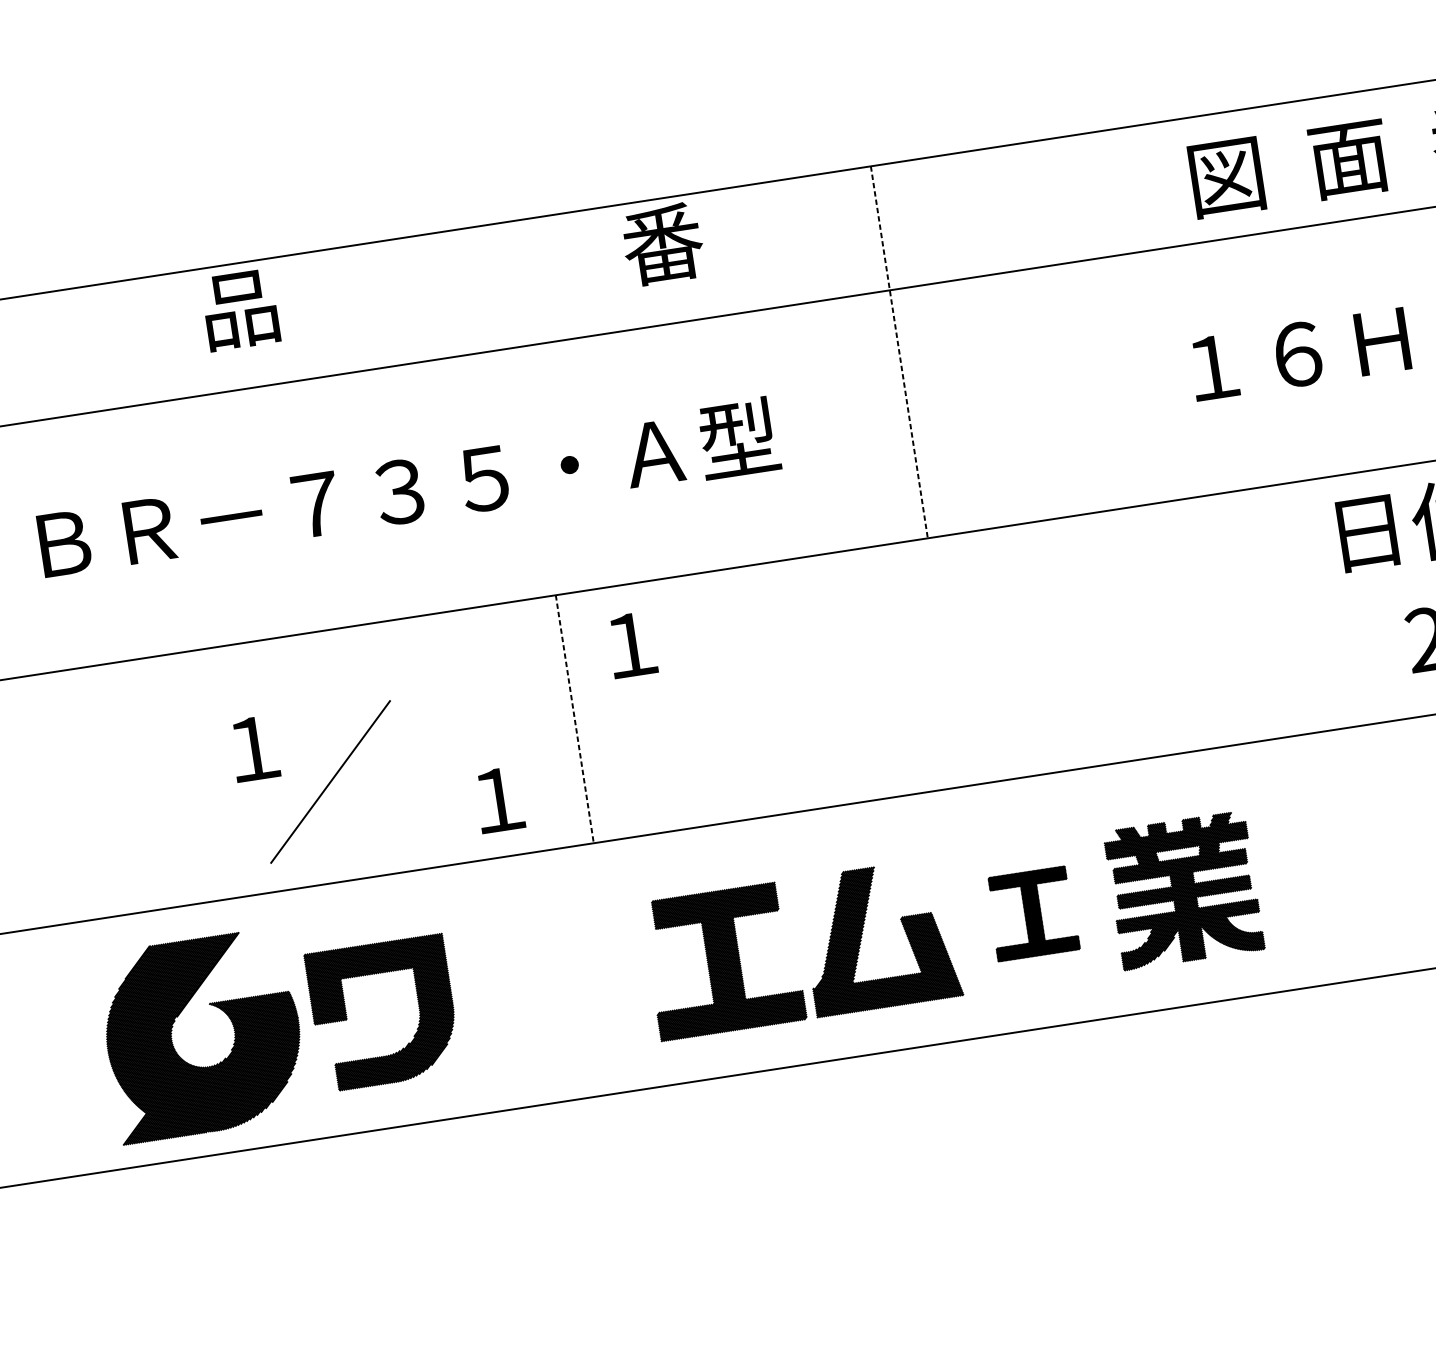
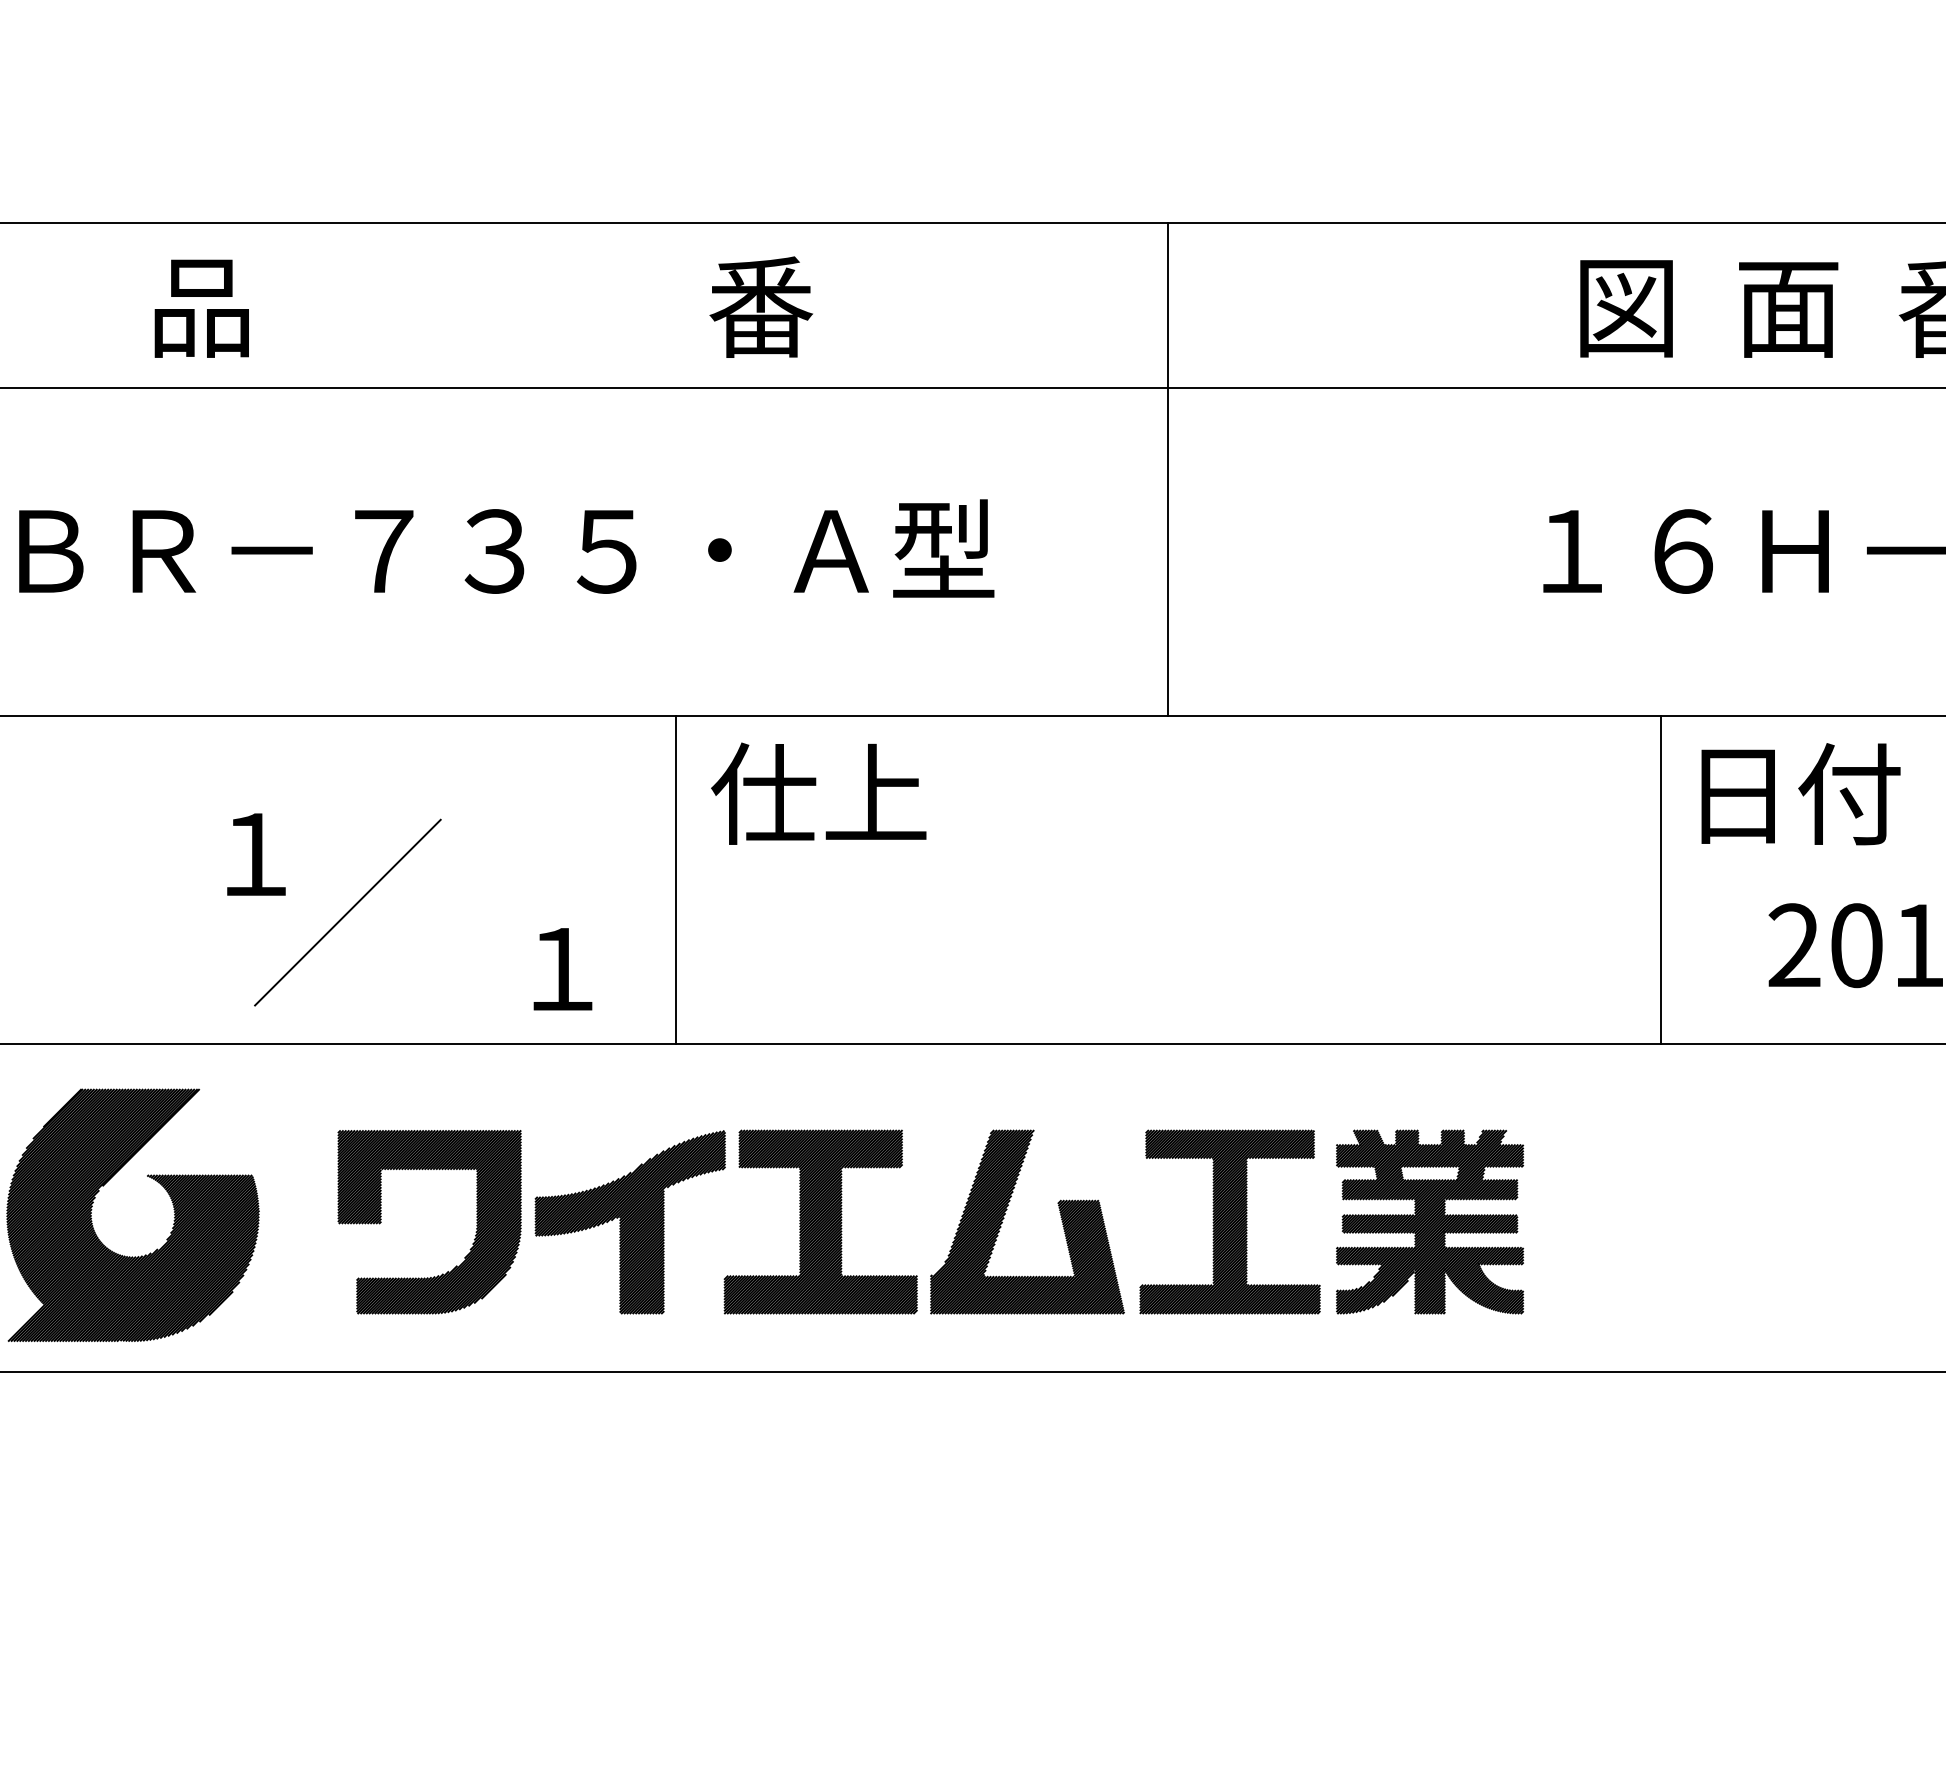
text: (453, 275) -> (483, 306), moved
line: (899, 353) -> (1168, 470), dashed -> solid
line: (1318, 605) -> (1660, 879), added
text: (672, 637) -> (818, 793), １ -> 仕上
line: (575, 719) -> (676, 880), dashed -> solid
part: (1032, 913) -> (1229, 1221), size x1.67
part: (579, 983) -> (629, 1222), added
part: (419, 1008) -> (476, 1222), moved

